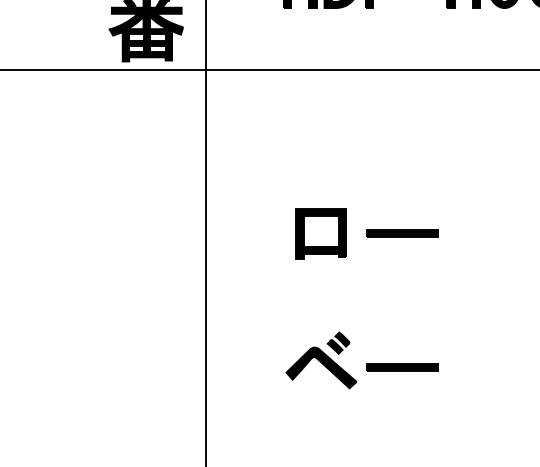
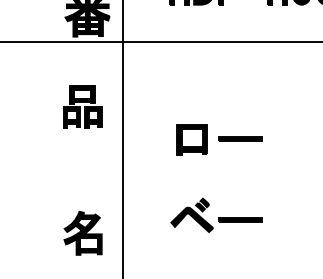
part: (137, 178) -> (82, 106), added
part: (137, 389) -> (82, 232), added

